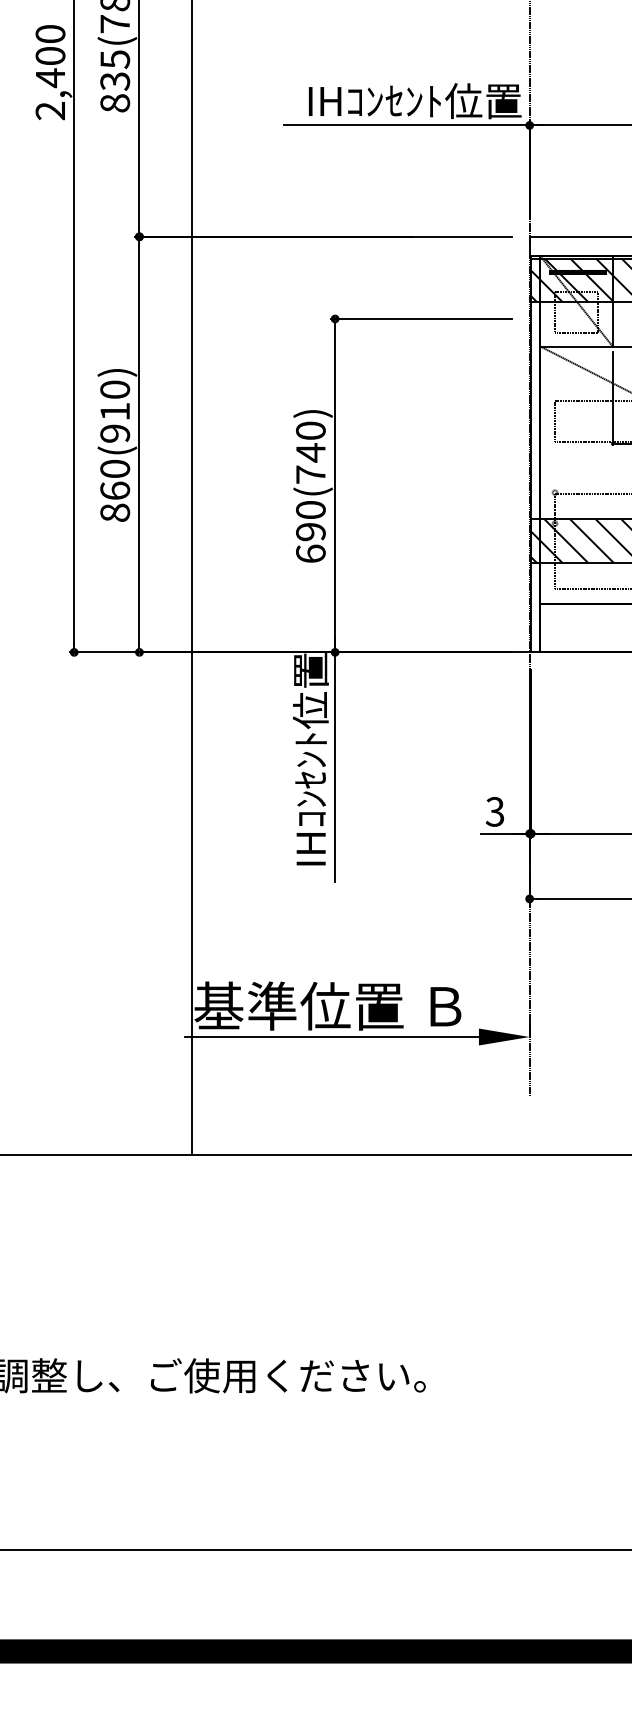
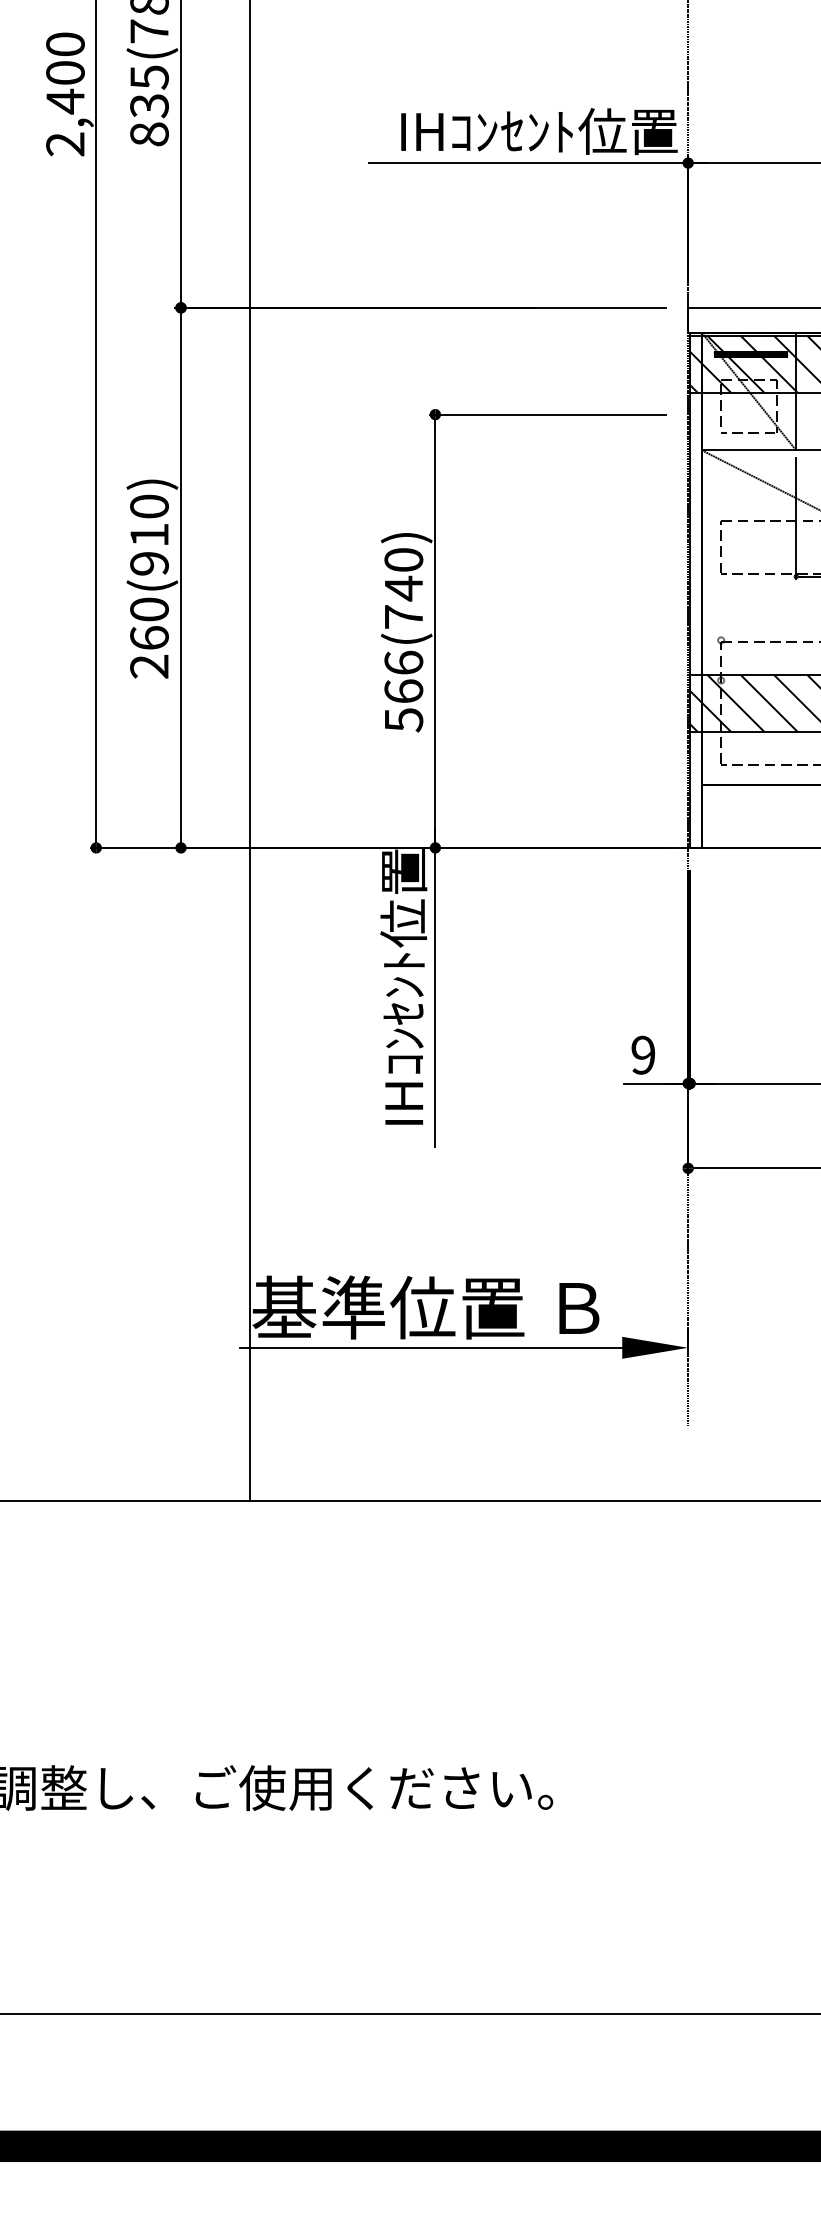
text: (115, 512) -> (149, 666), 860(910) -> 260(910)
text: (310, 531) -> (403, 690), 690(740) -> 566(740)
text: (494, 811) -> (642, 1054), 3 -> 9

